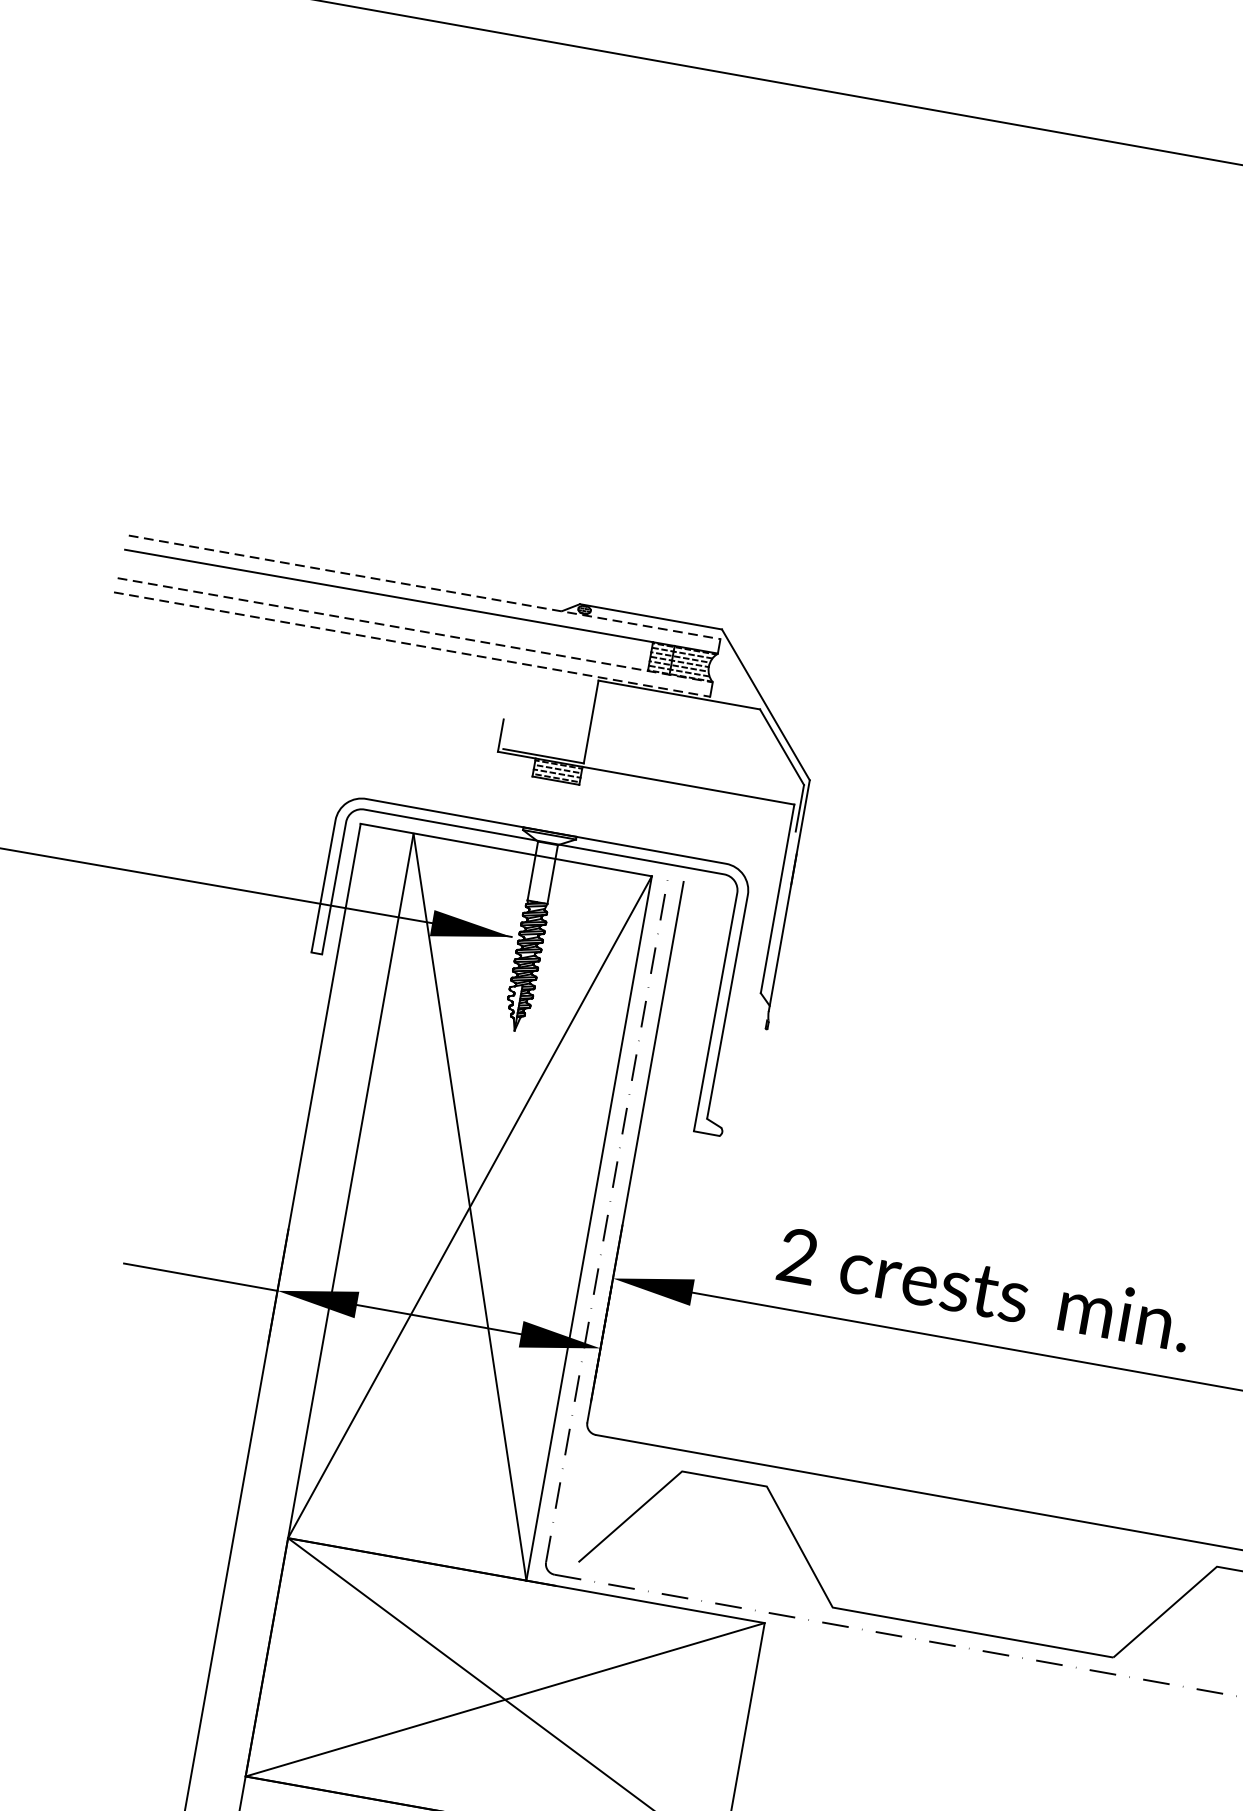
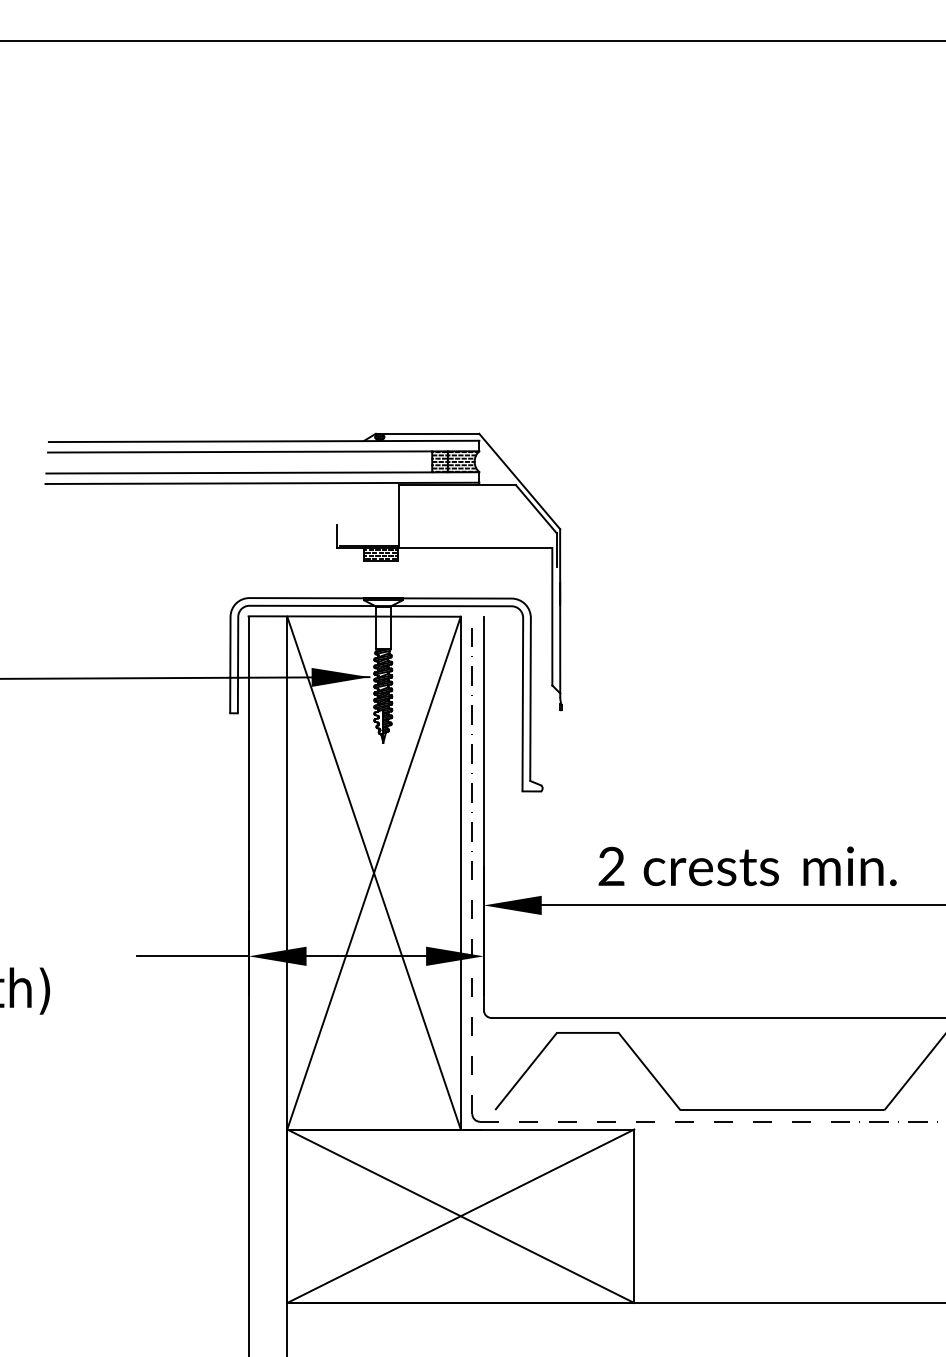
line: (425, 587) -> (264, 441), dashed -> solid
line: (414, 629) -> (262, 472), dashed -> solid
line: (412, 644) -> (262, 483), dashed -> solid

